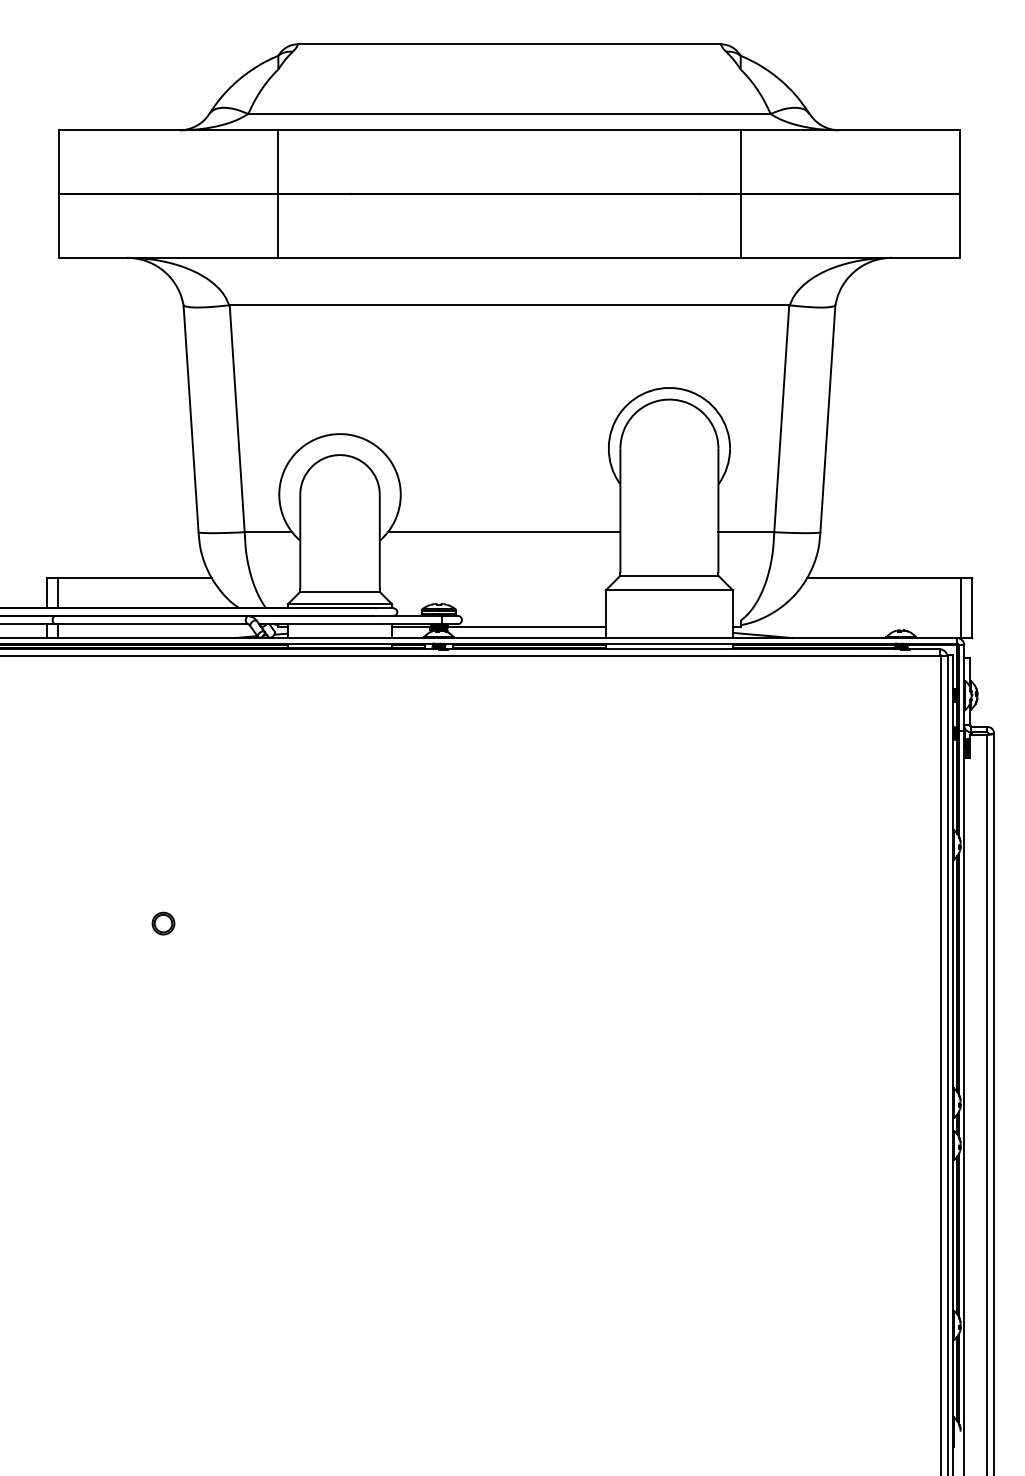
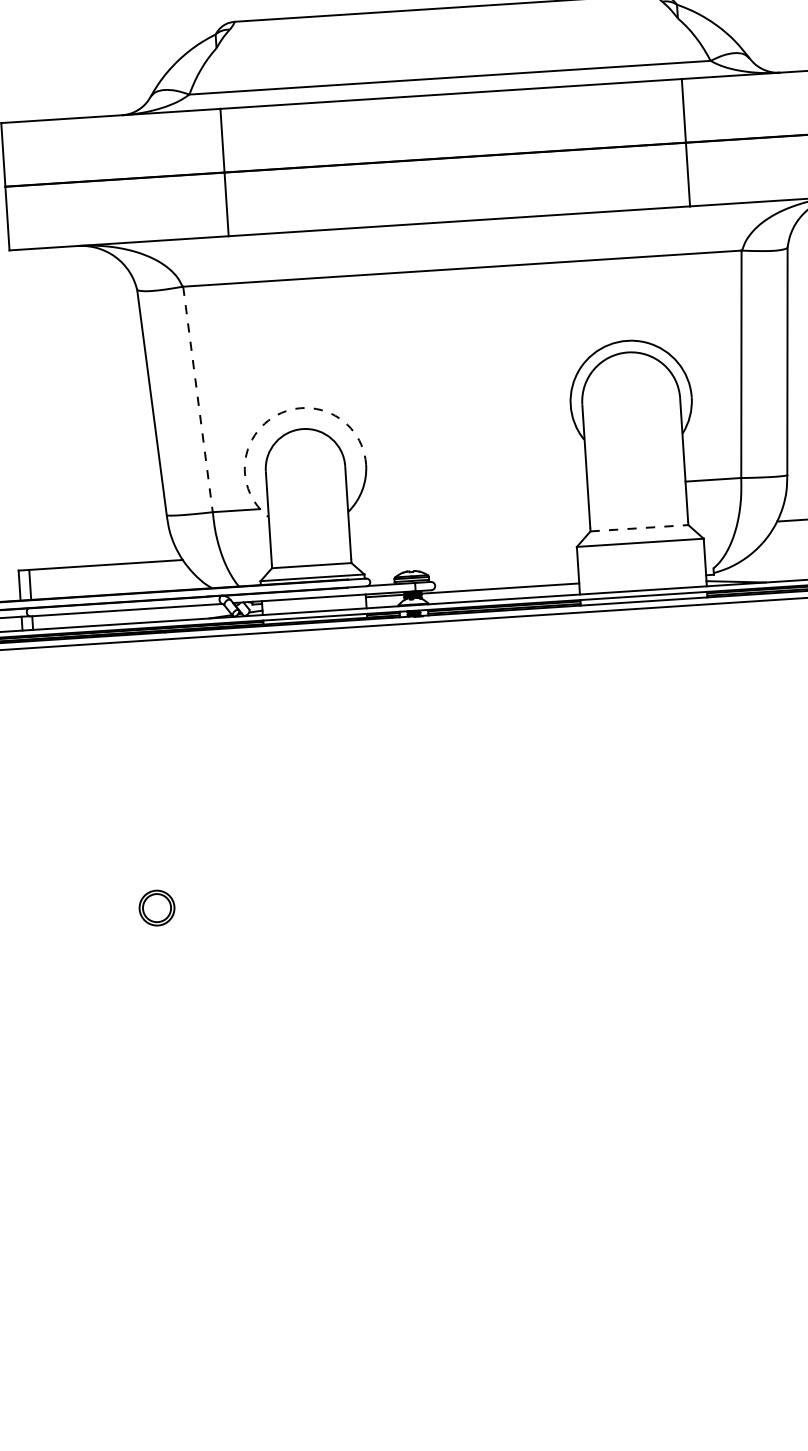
line: (237, 418) -> (198, 399), solid -> dashed
arc: (314, 439) -> (276, 415), solid -> dashed
line: (503, 532) -> (471, 495), removed
line: (669, 575) -> (639, 527), solid -> dashed
part: (163, 923) -> (157, 907), size x1.6

